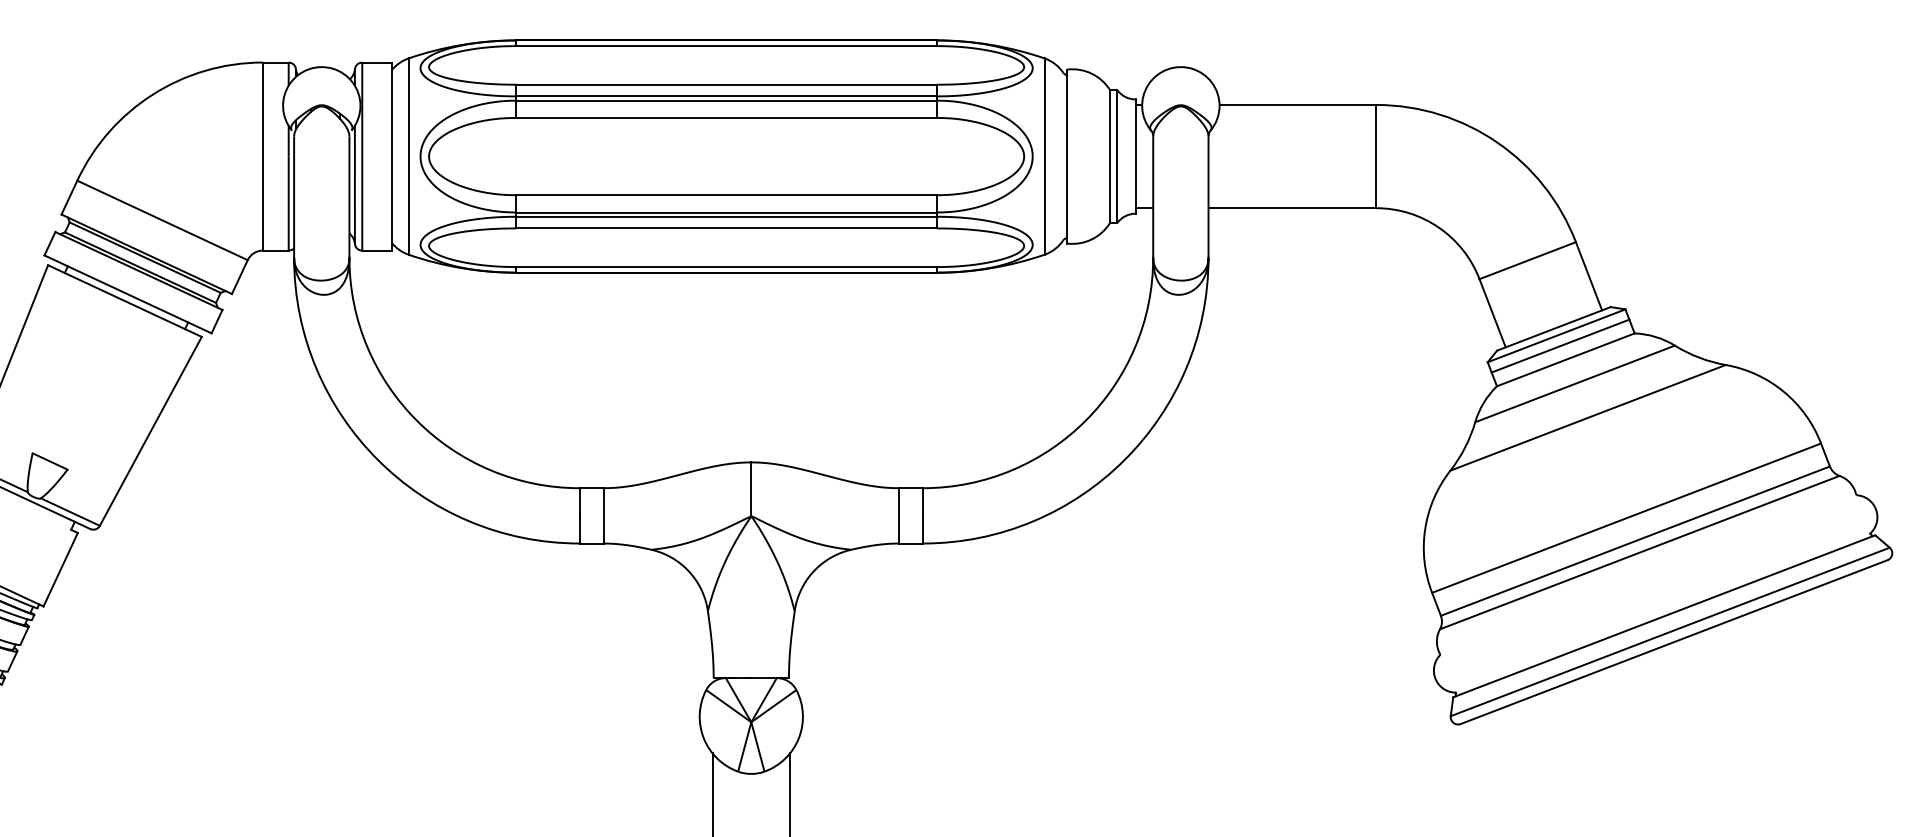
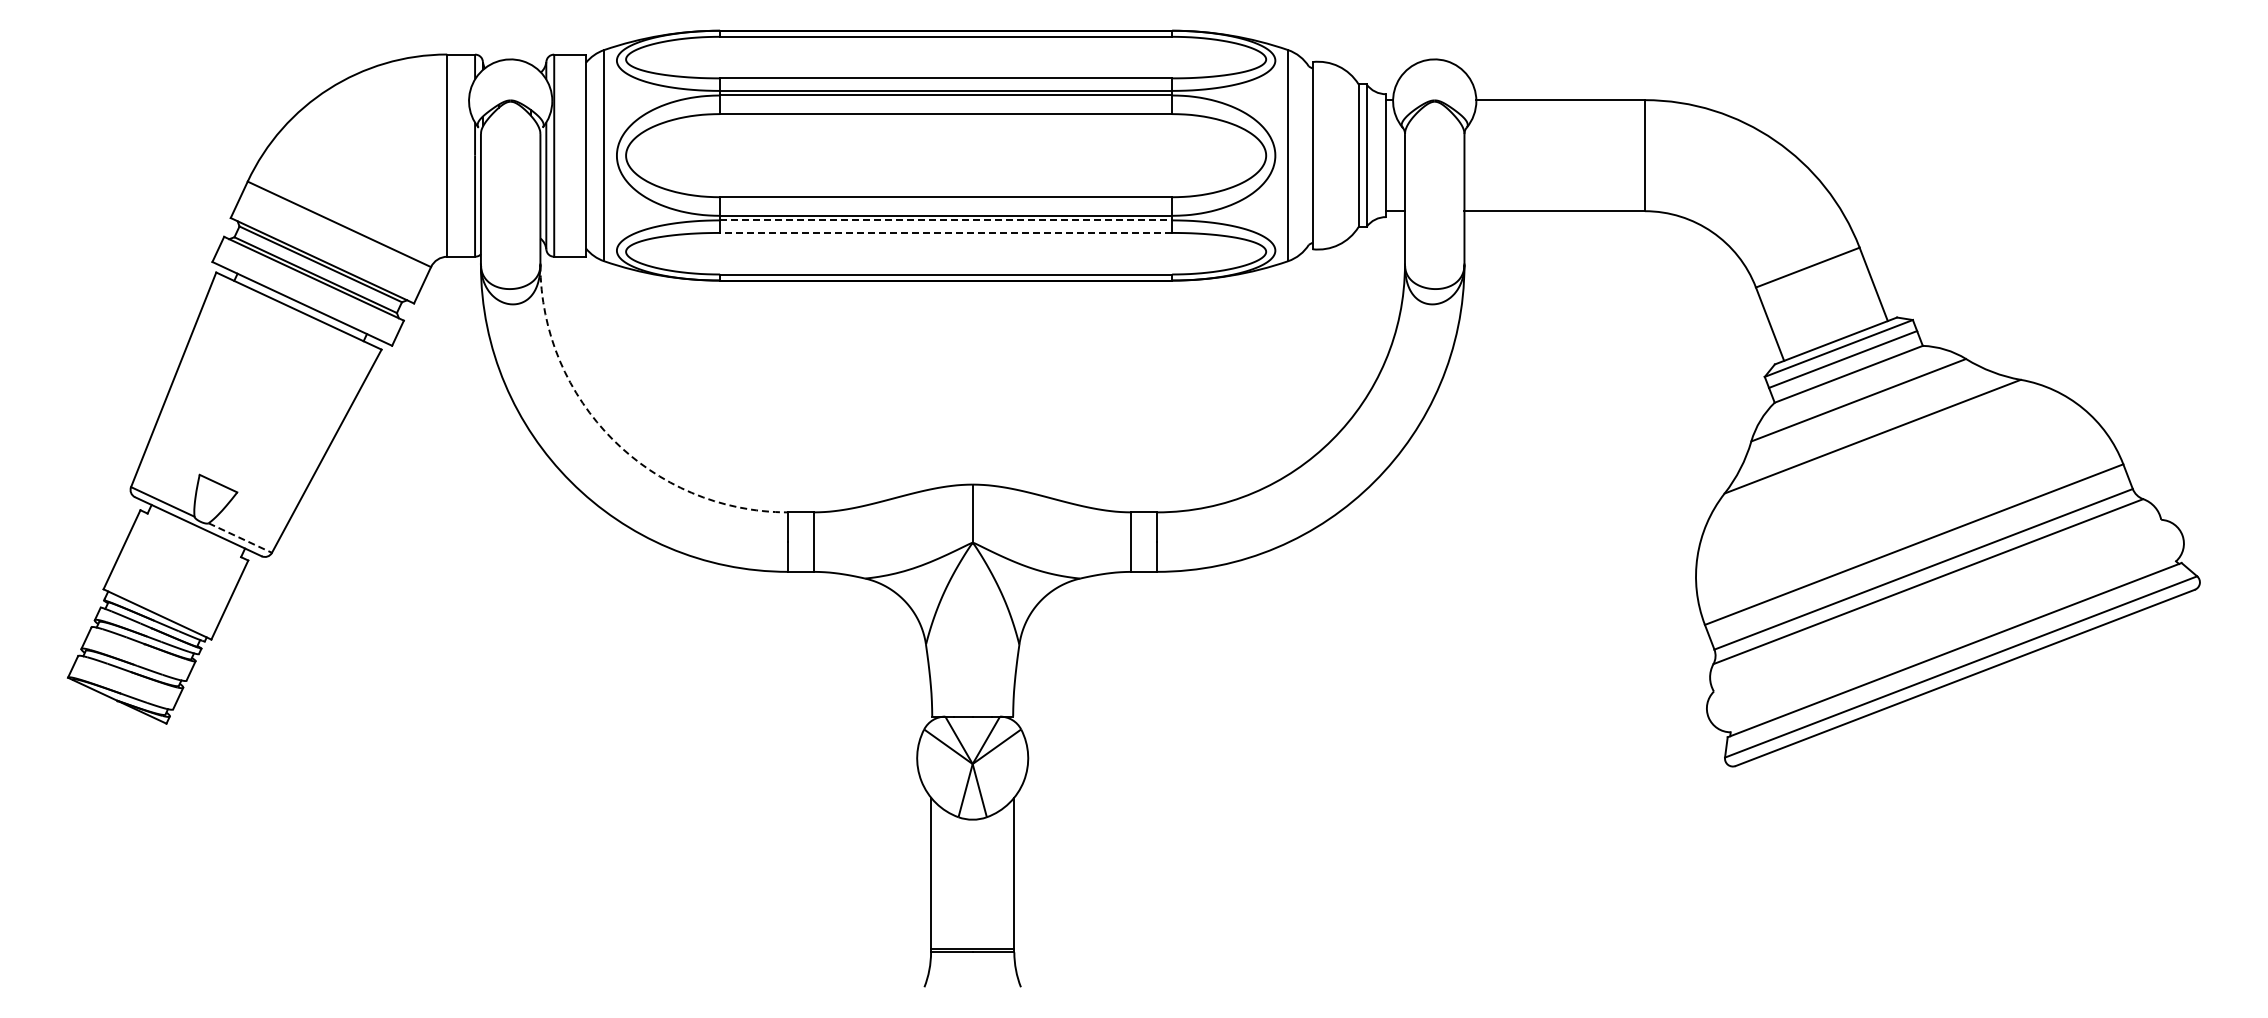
line: (726, 216) -> (946, 220), solid -> dashed
line: (726, 228) -> (945, 232), solid -> dashed
arc: (417, 420) -> (613, 439), solid -> dashed
line: (70, 512) -> (240, 538), solid -> dashed

